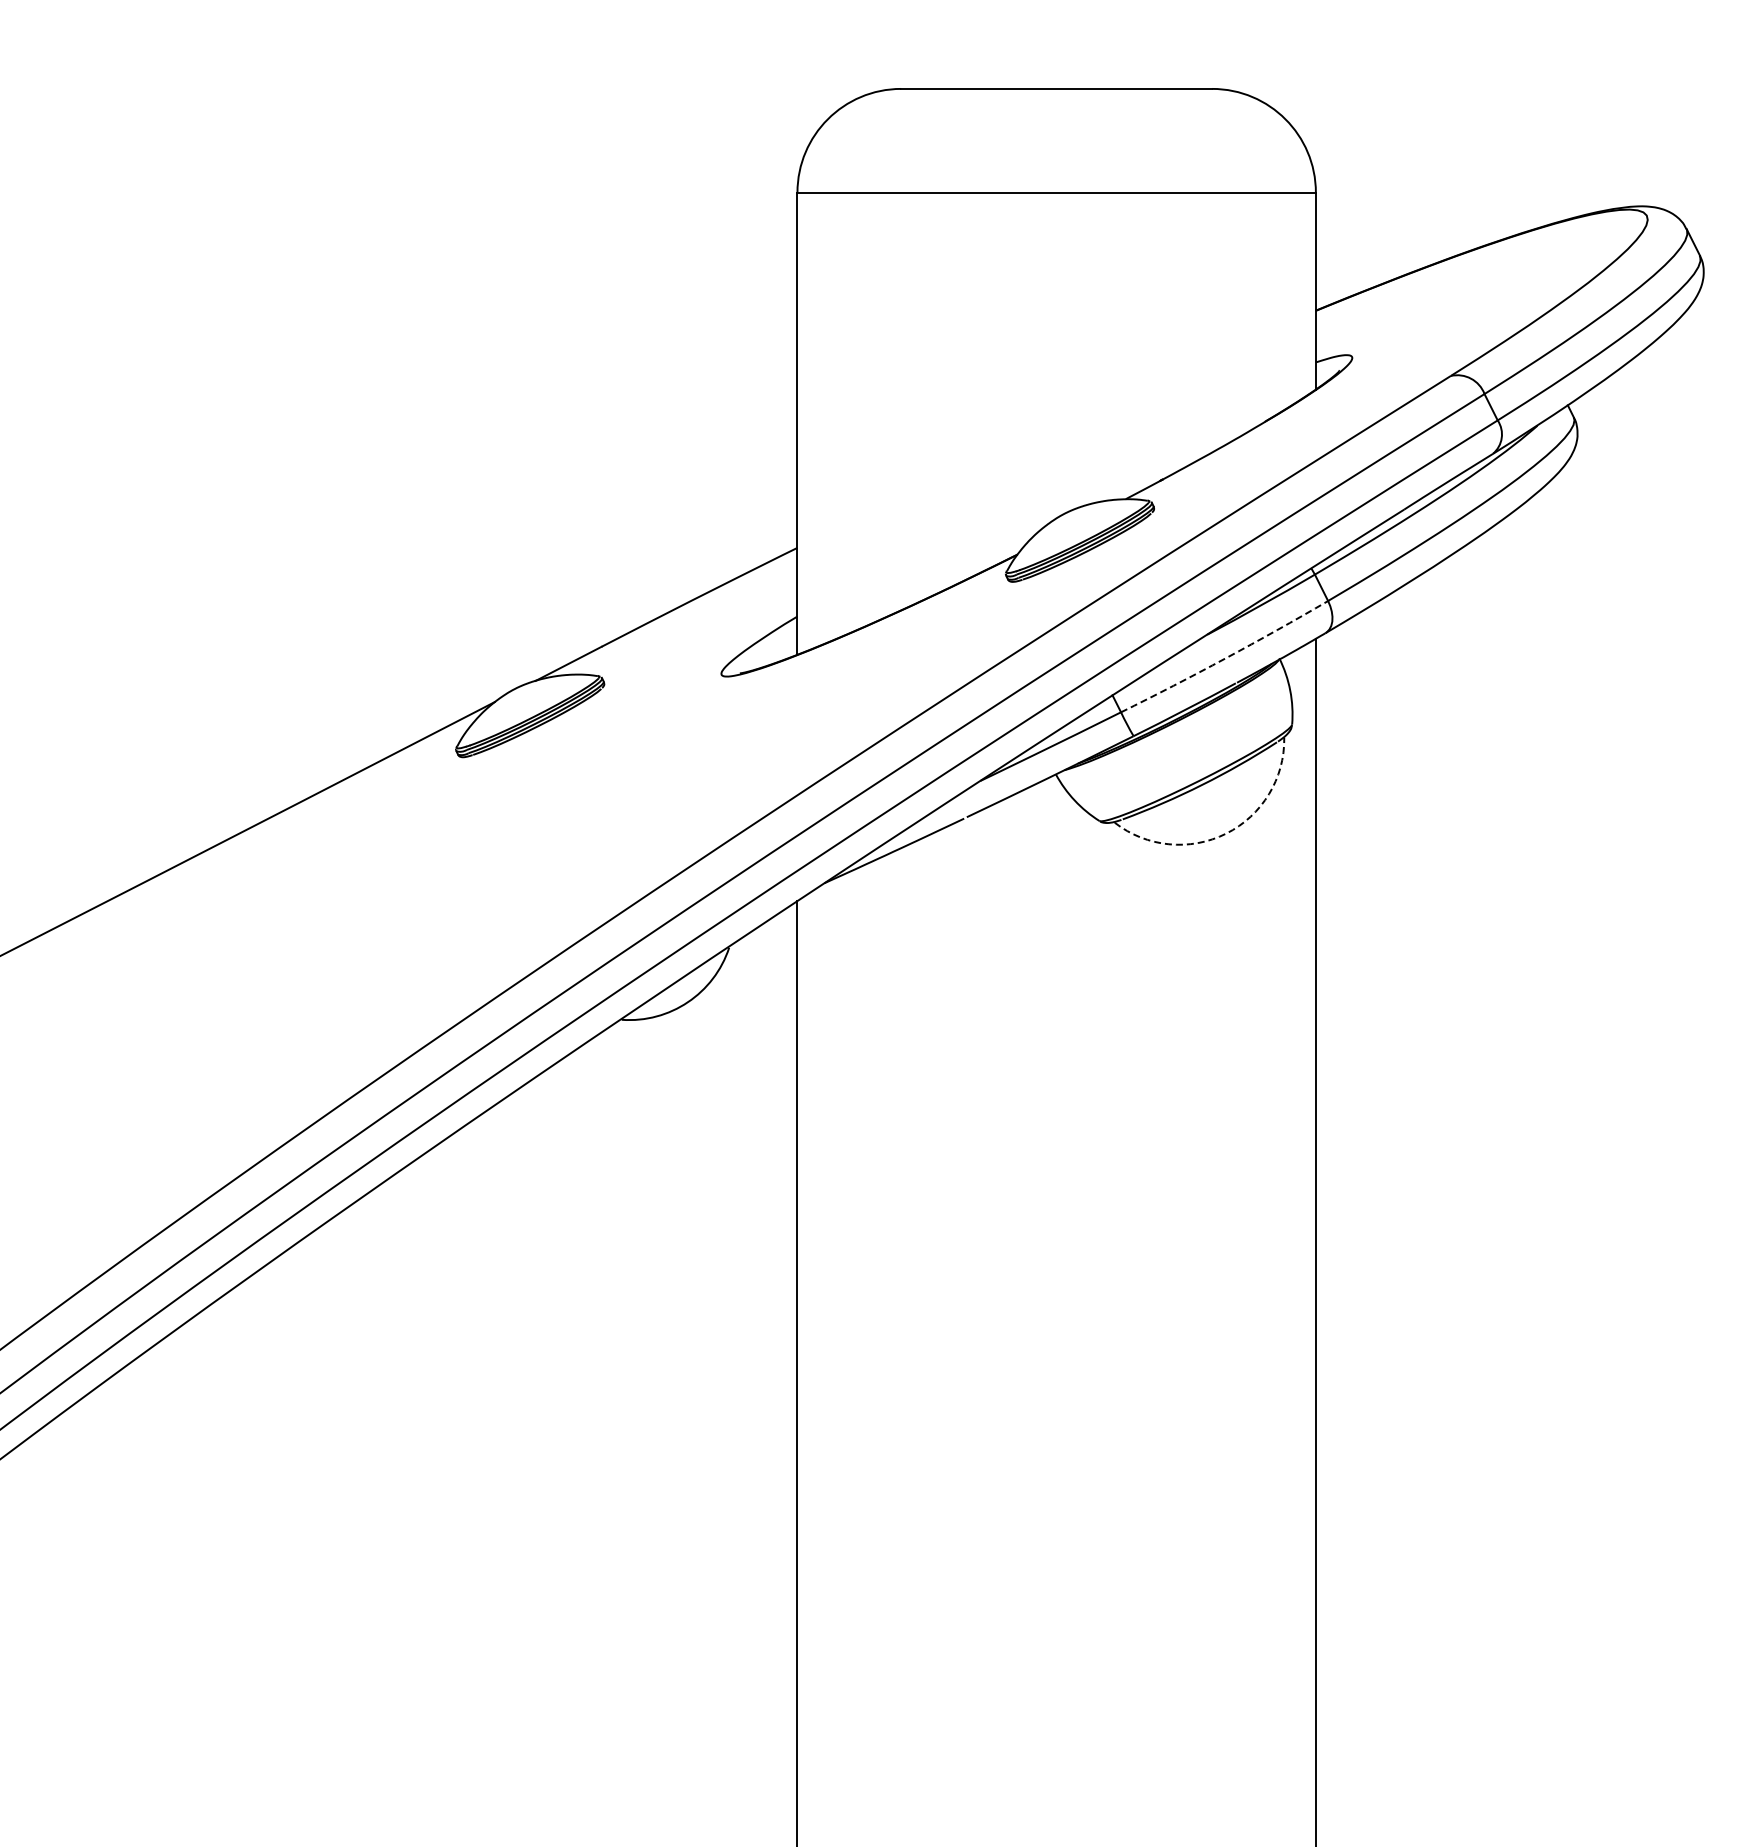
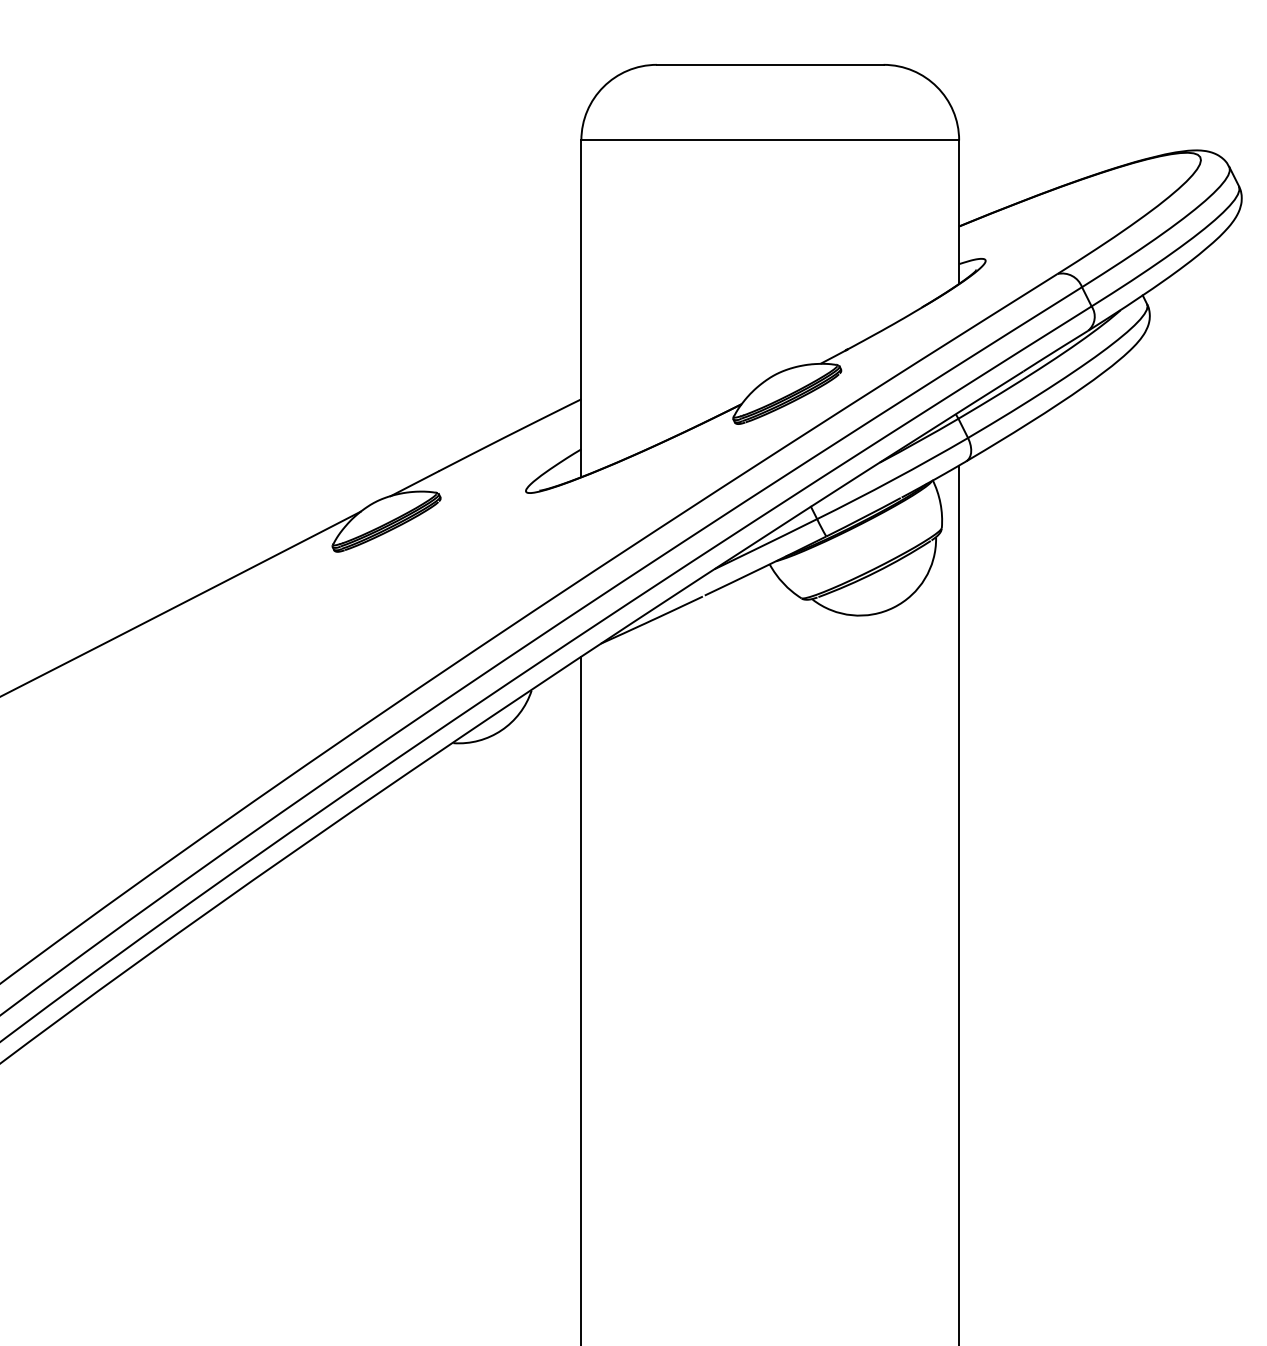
arc: (1225, 658) -> (893, 479), dashed -> solid
arc: (1226, 833) -> (894, 607), dashed -> solid

